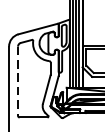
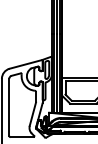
line: (18, 81) -> (9, 107), dashed -> solid

